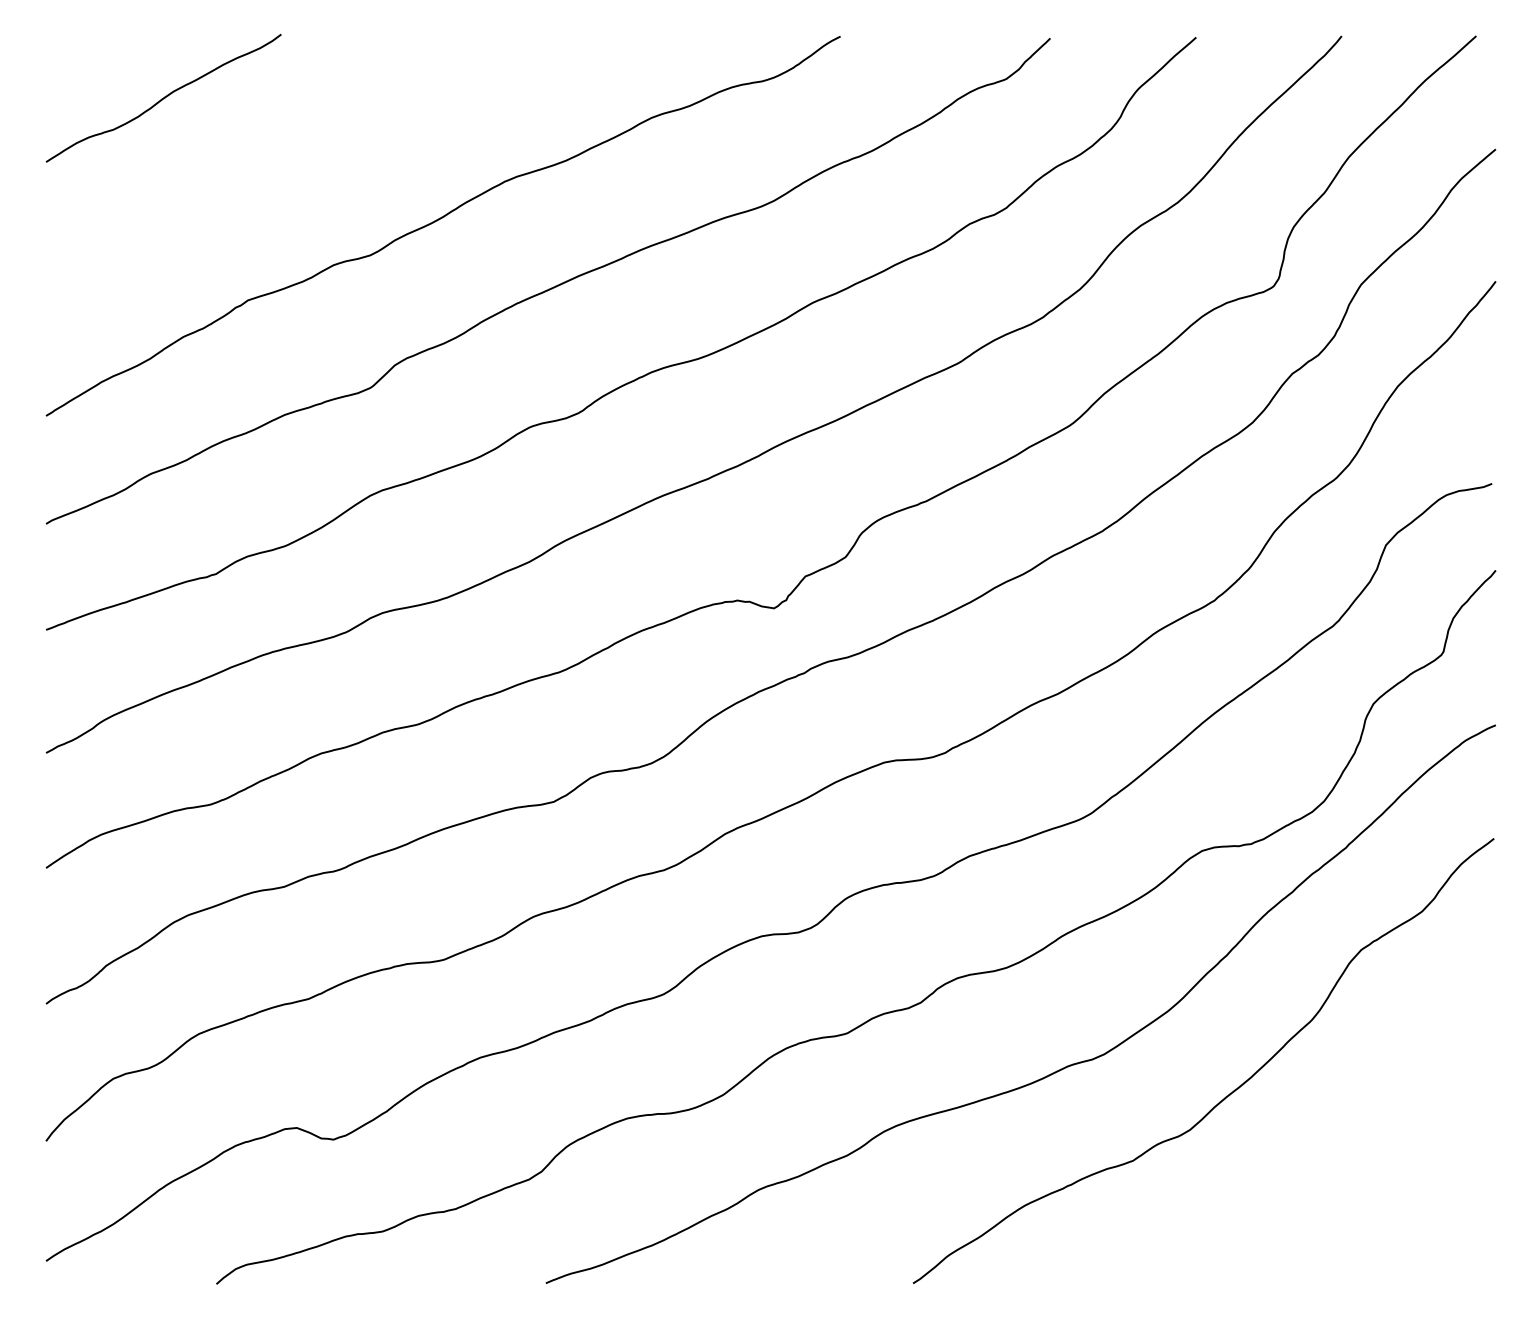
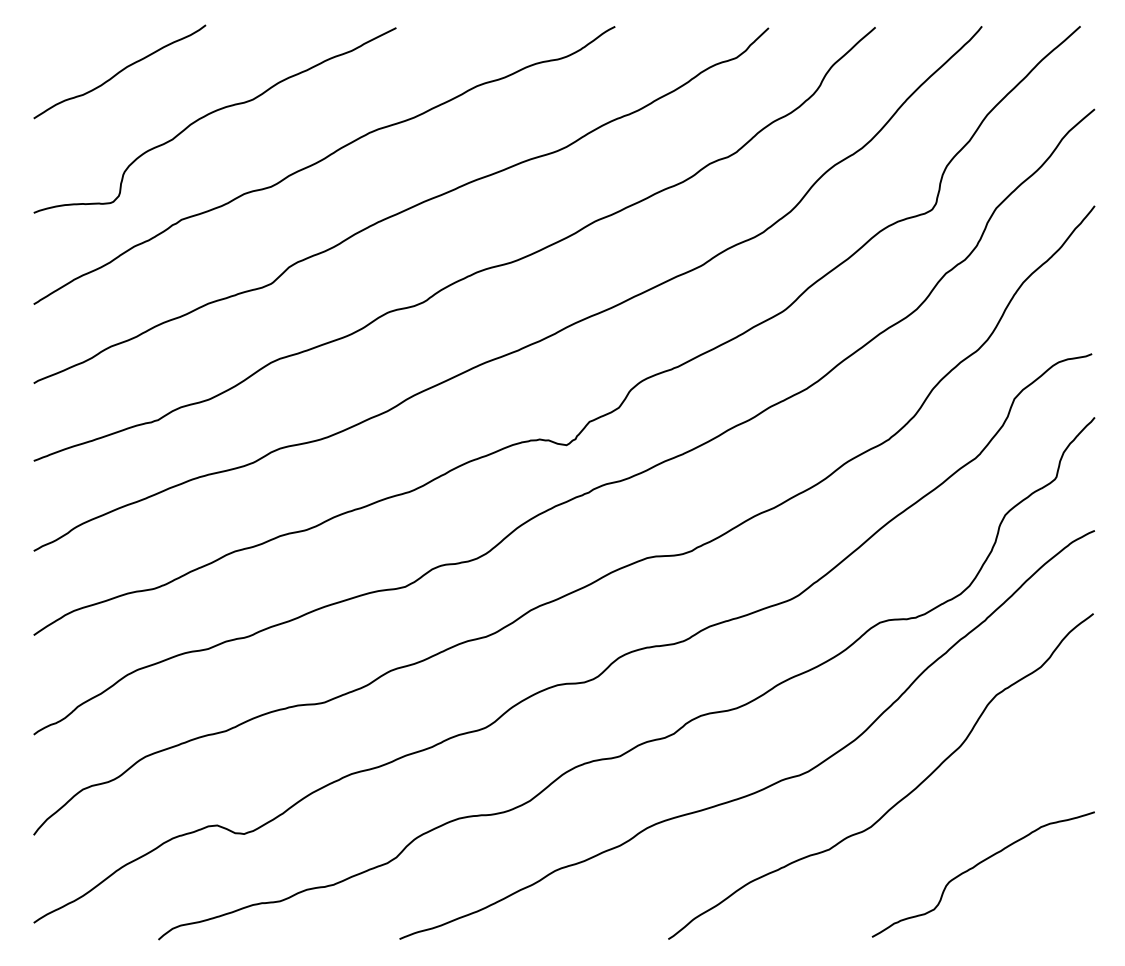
curve: (291, 154) -> (213, 113), added
curve: (1334, 1183) -> (976, 866), added

